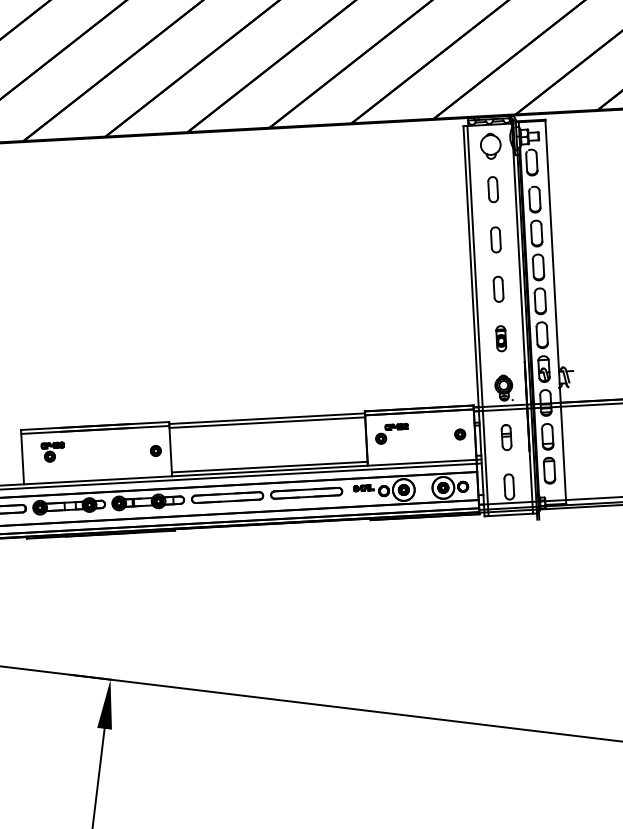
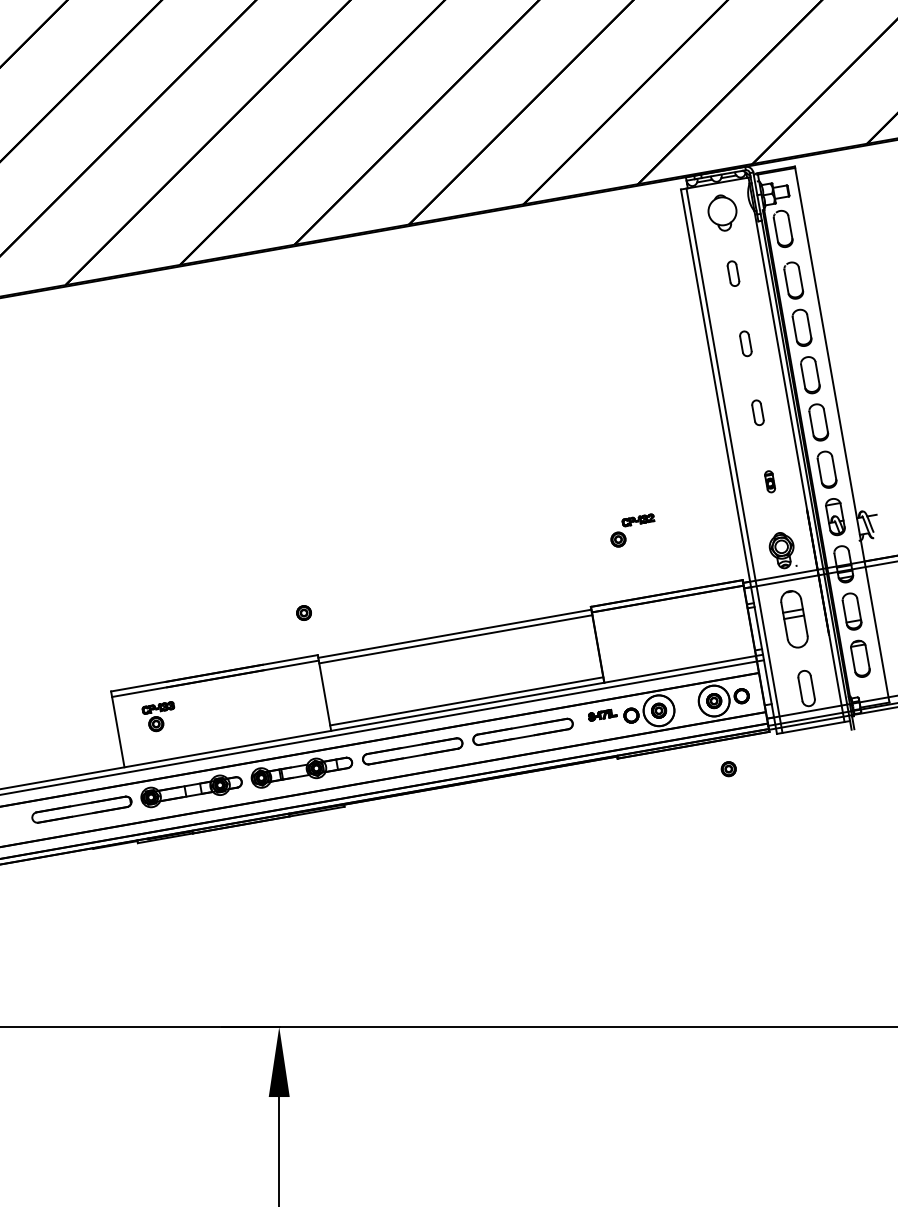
part: (493, 189) -> (733, 273), size x0.7
part: (495, 239) -> (745, 343), size x0.7
part: (498, 289) -> (757, 412), size x0.7
part: (500, 338) -> (769, 481), size x0.6
part: (391, 433) -> (632, 530), moved
part: (459, 434) -> (728, 769), moved
part: (506, 437) -> (794, 619), size x1.6
part: (155, 450) -> (303, 612), moved

